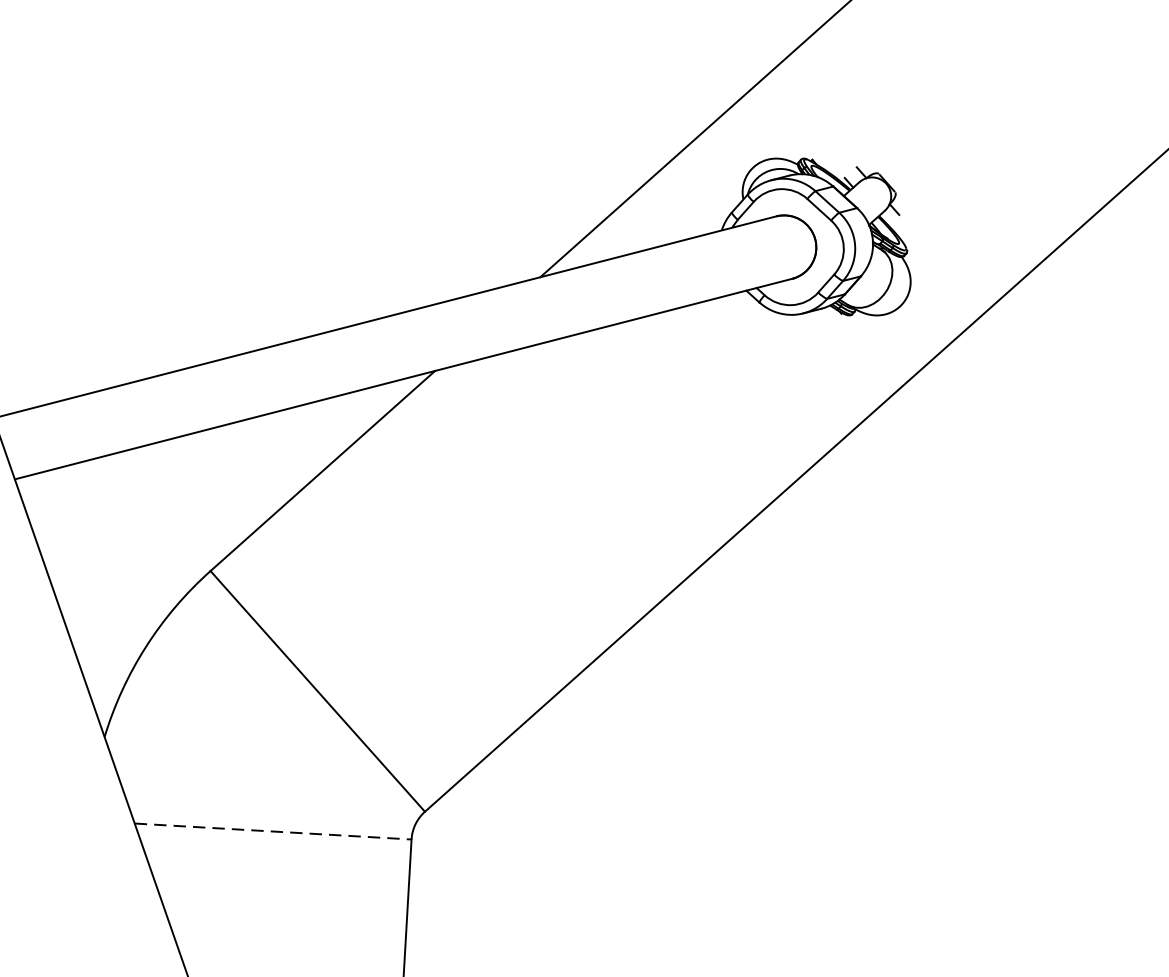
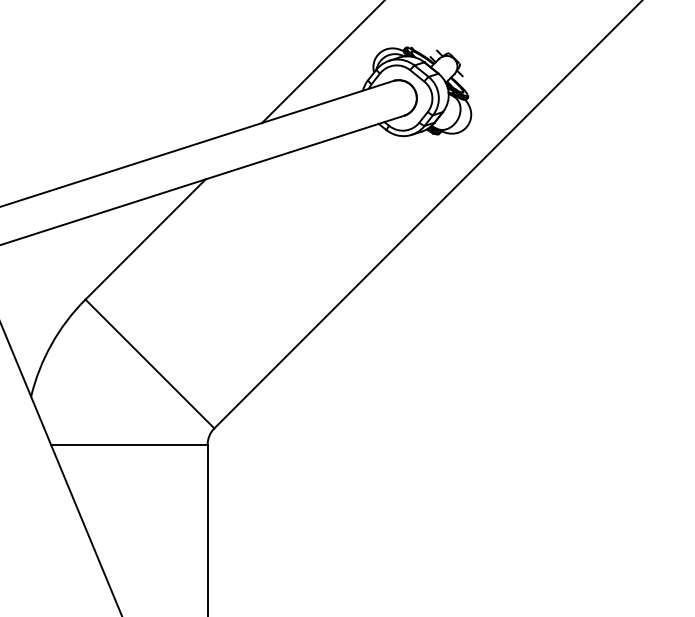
line: (273, 831) -> (129, 444), dashed -> solid

